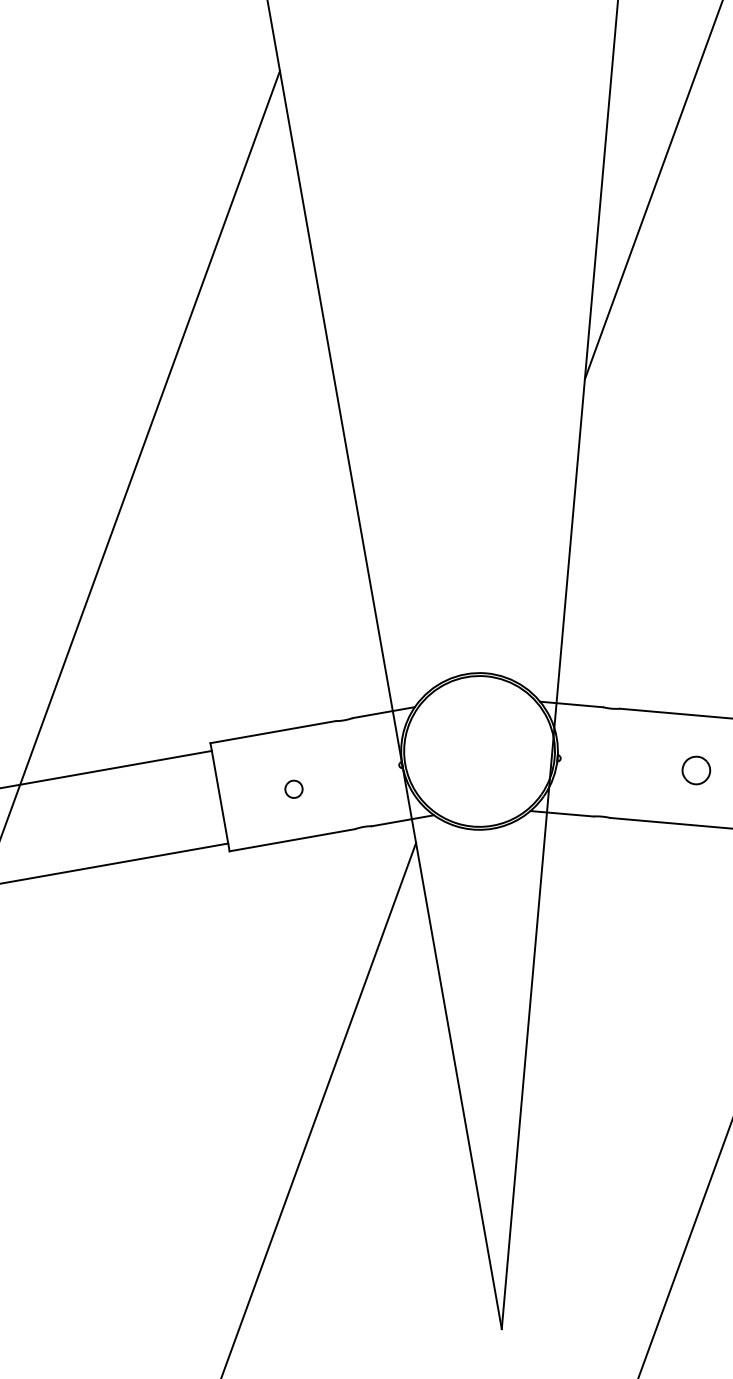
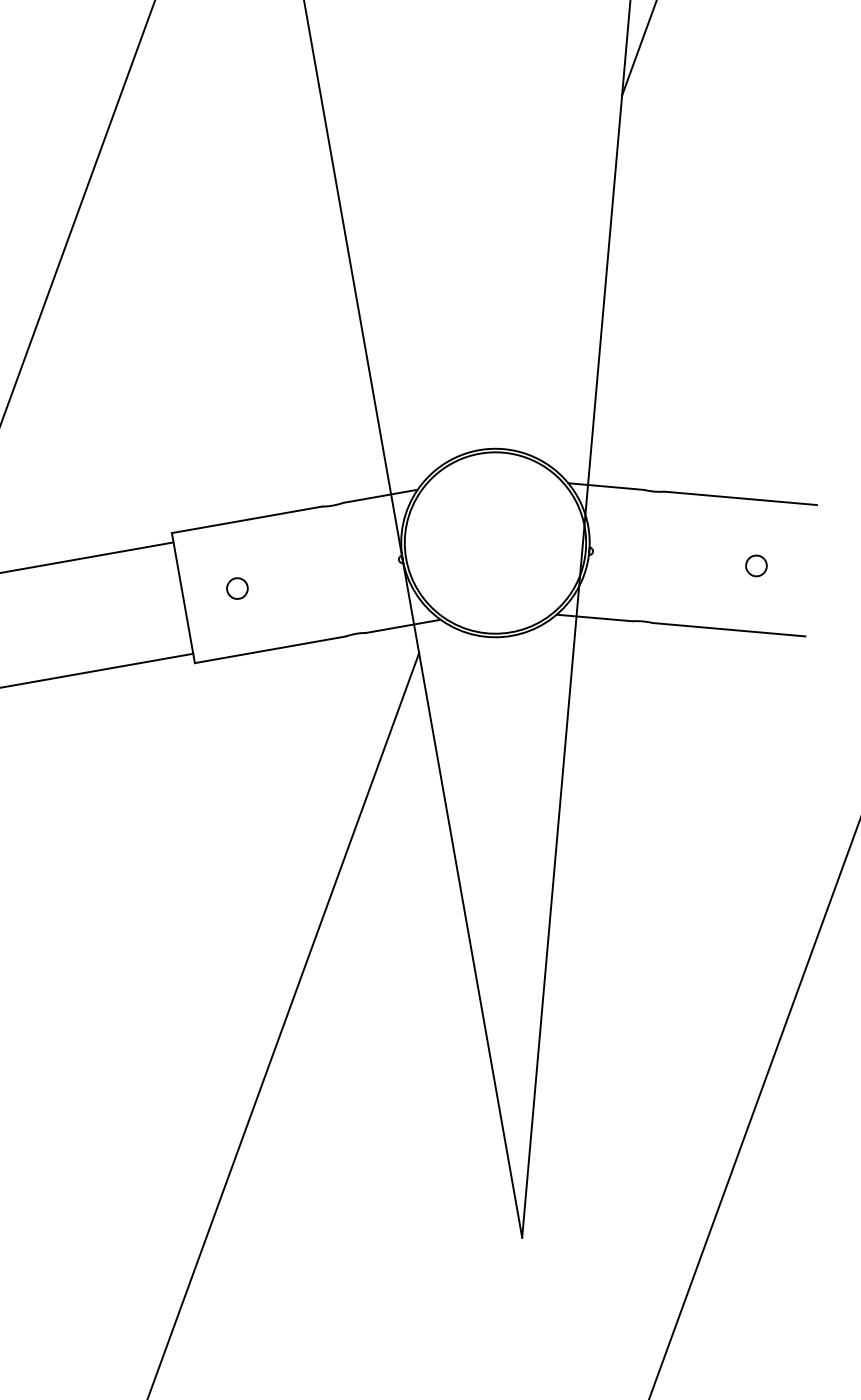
part: (696, 770) -> (756, 565), size x0.62
part: (293, 788) -> (236, 587), moved

